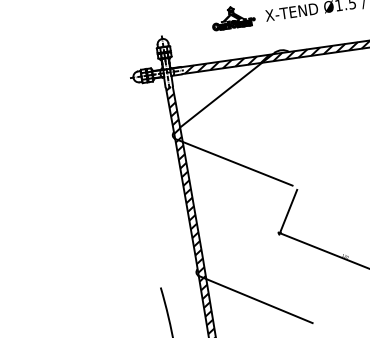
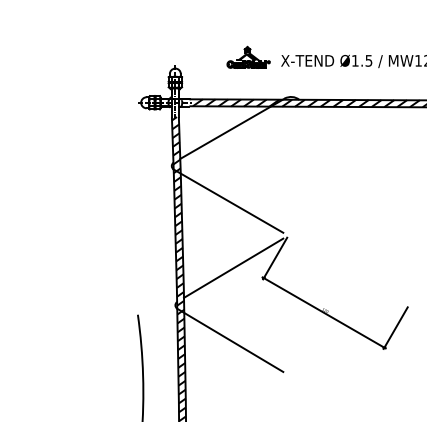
line: (248, 227) -> (233, 267), added

